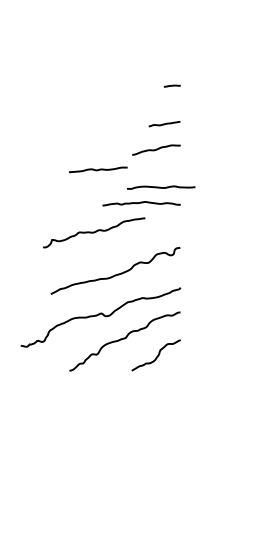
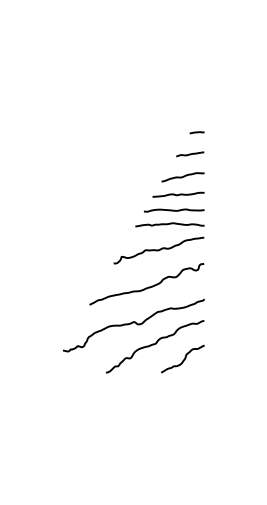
line: (171, 85) -> (196, 132), moved
curve: (98, 169) -> (178, 194), moved
curve: (161, 187) -> (174, 210), moved
curve: (93, 232) -> (158, 250), moved

